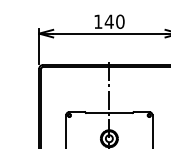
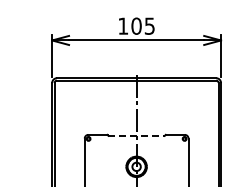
text: (115, 21) -> (143, 25), 140 -> 105
line: (110, 112) -> (137, 135), solid -> dashed

